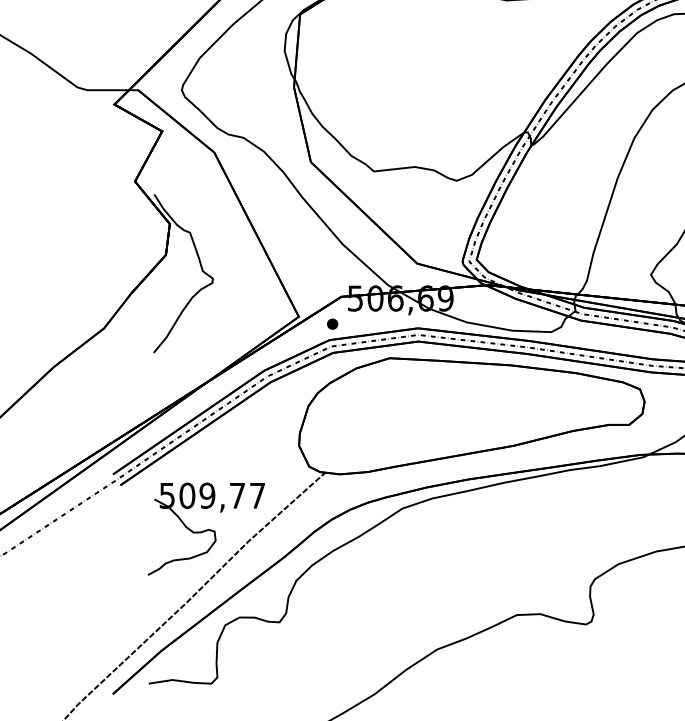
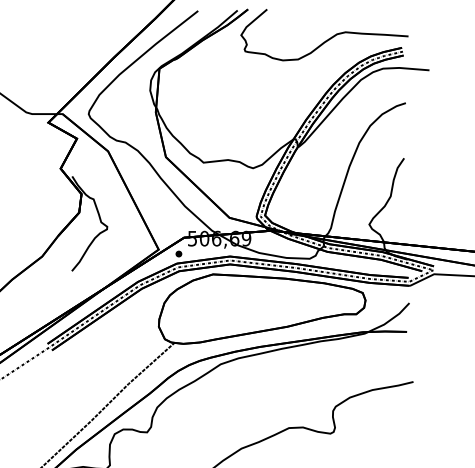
part: (206, 528) -> (103, 376), removed

